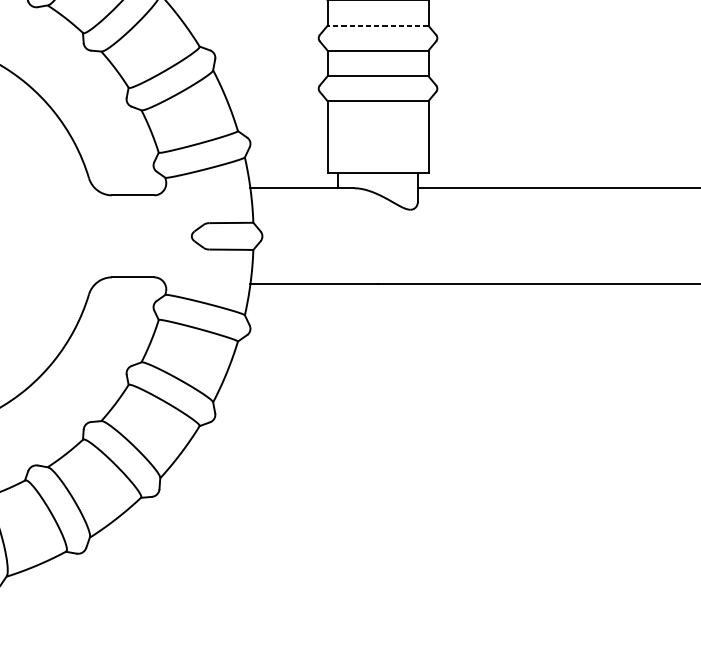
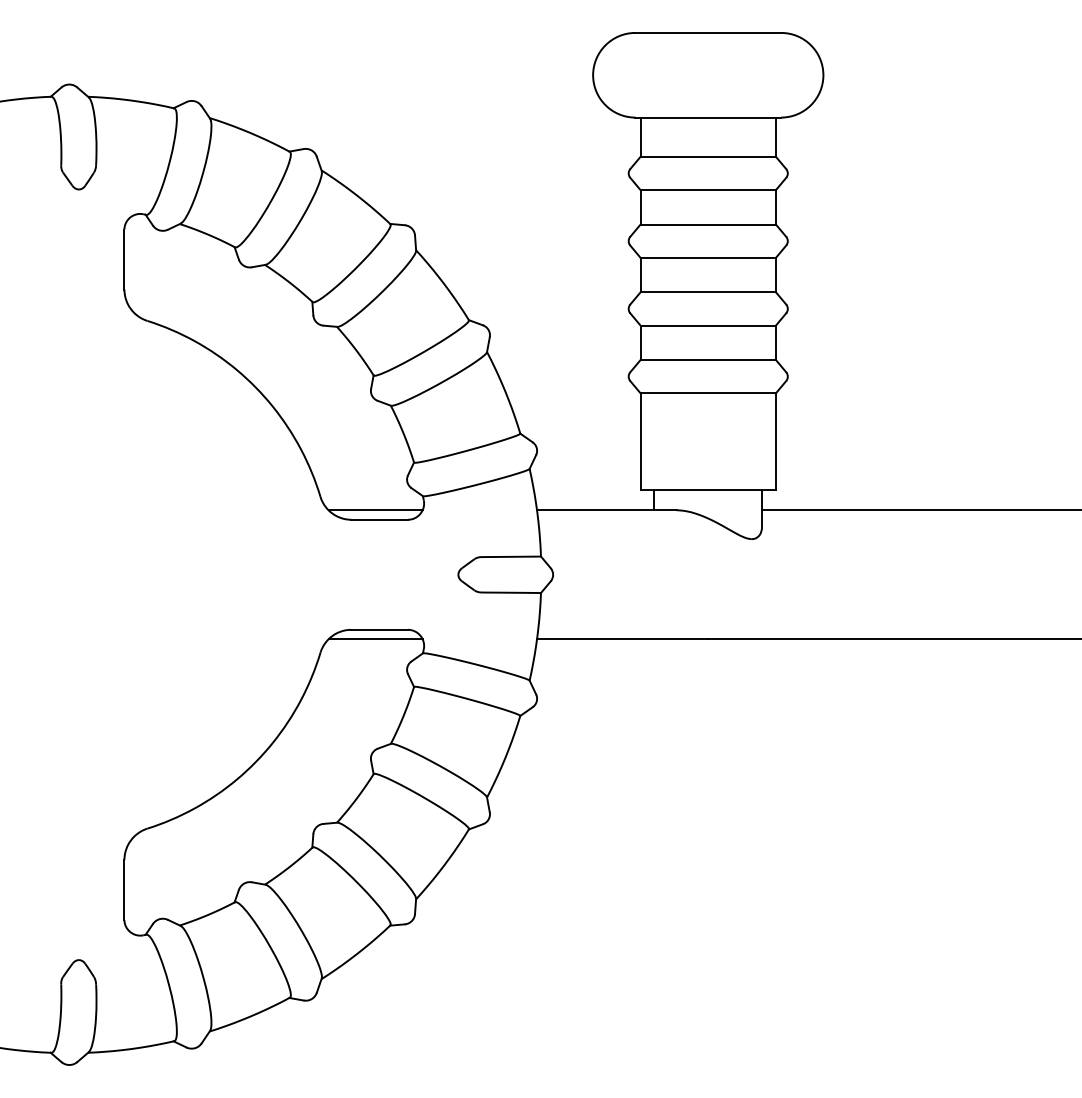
line: (378, 25) -> (708, 292), dashed -> solid
line: (130, 188) -> (375, 510), added
line: (130, 284) -> (375, 639), added

